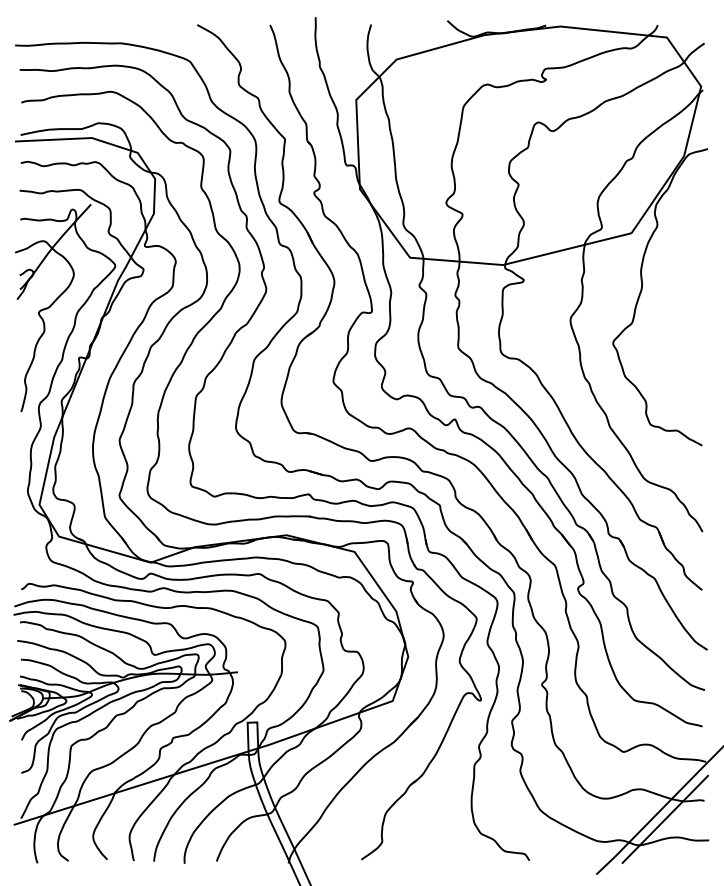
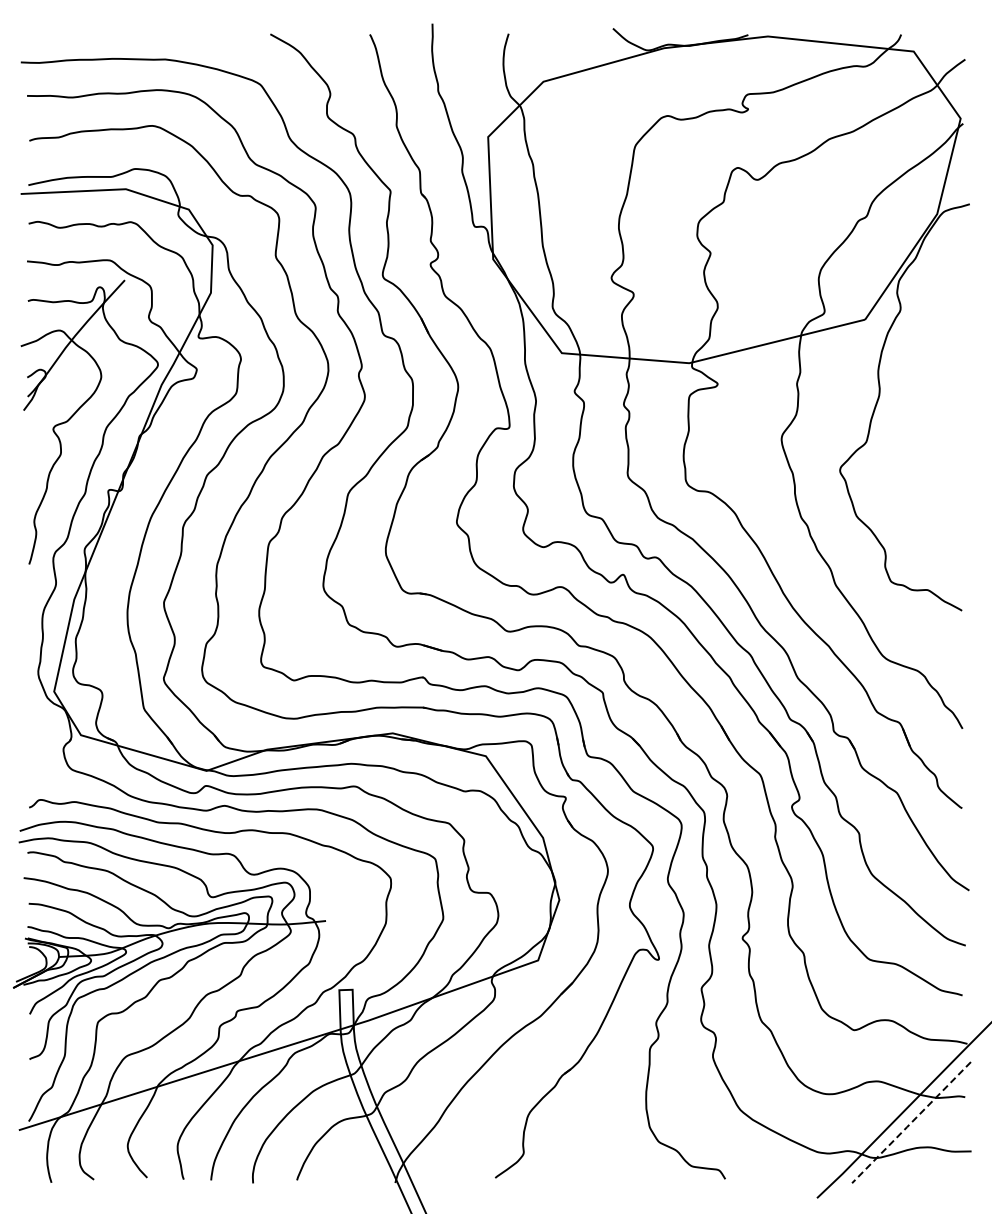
line: (665, 820) -> (911, 1123), solid -> dashed

